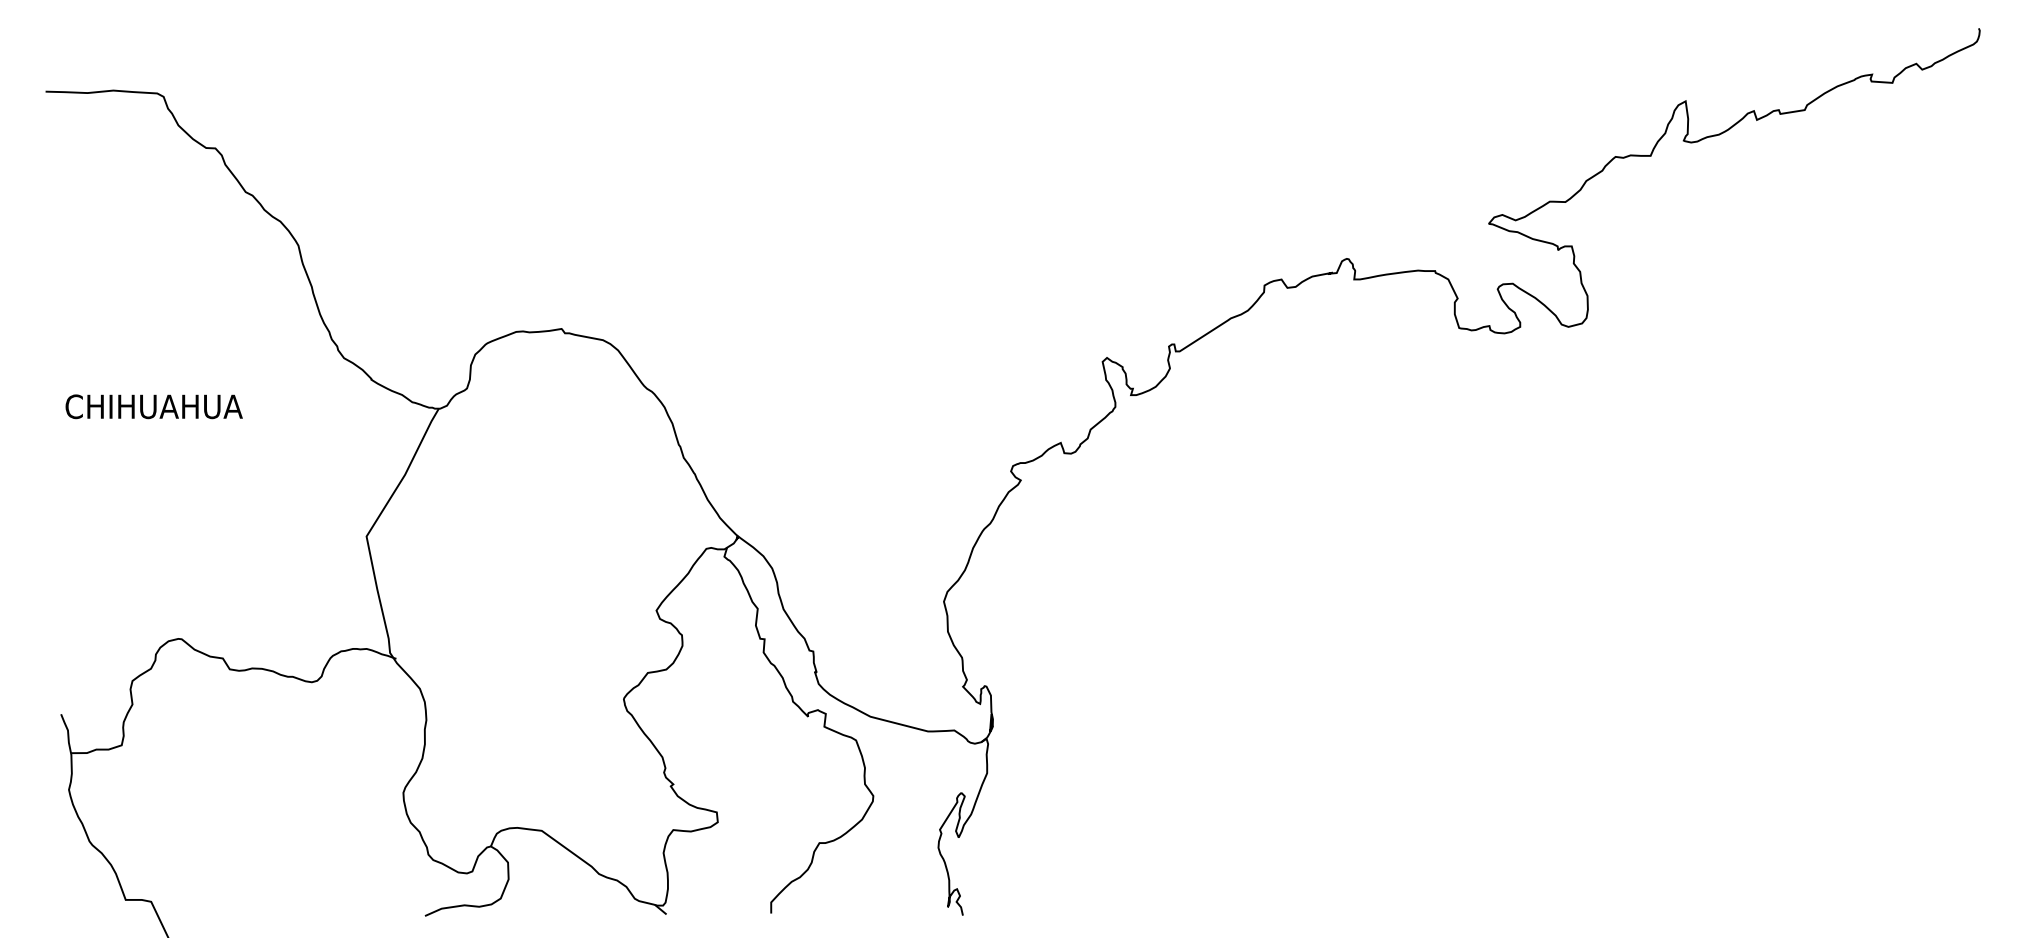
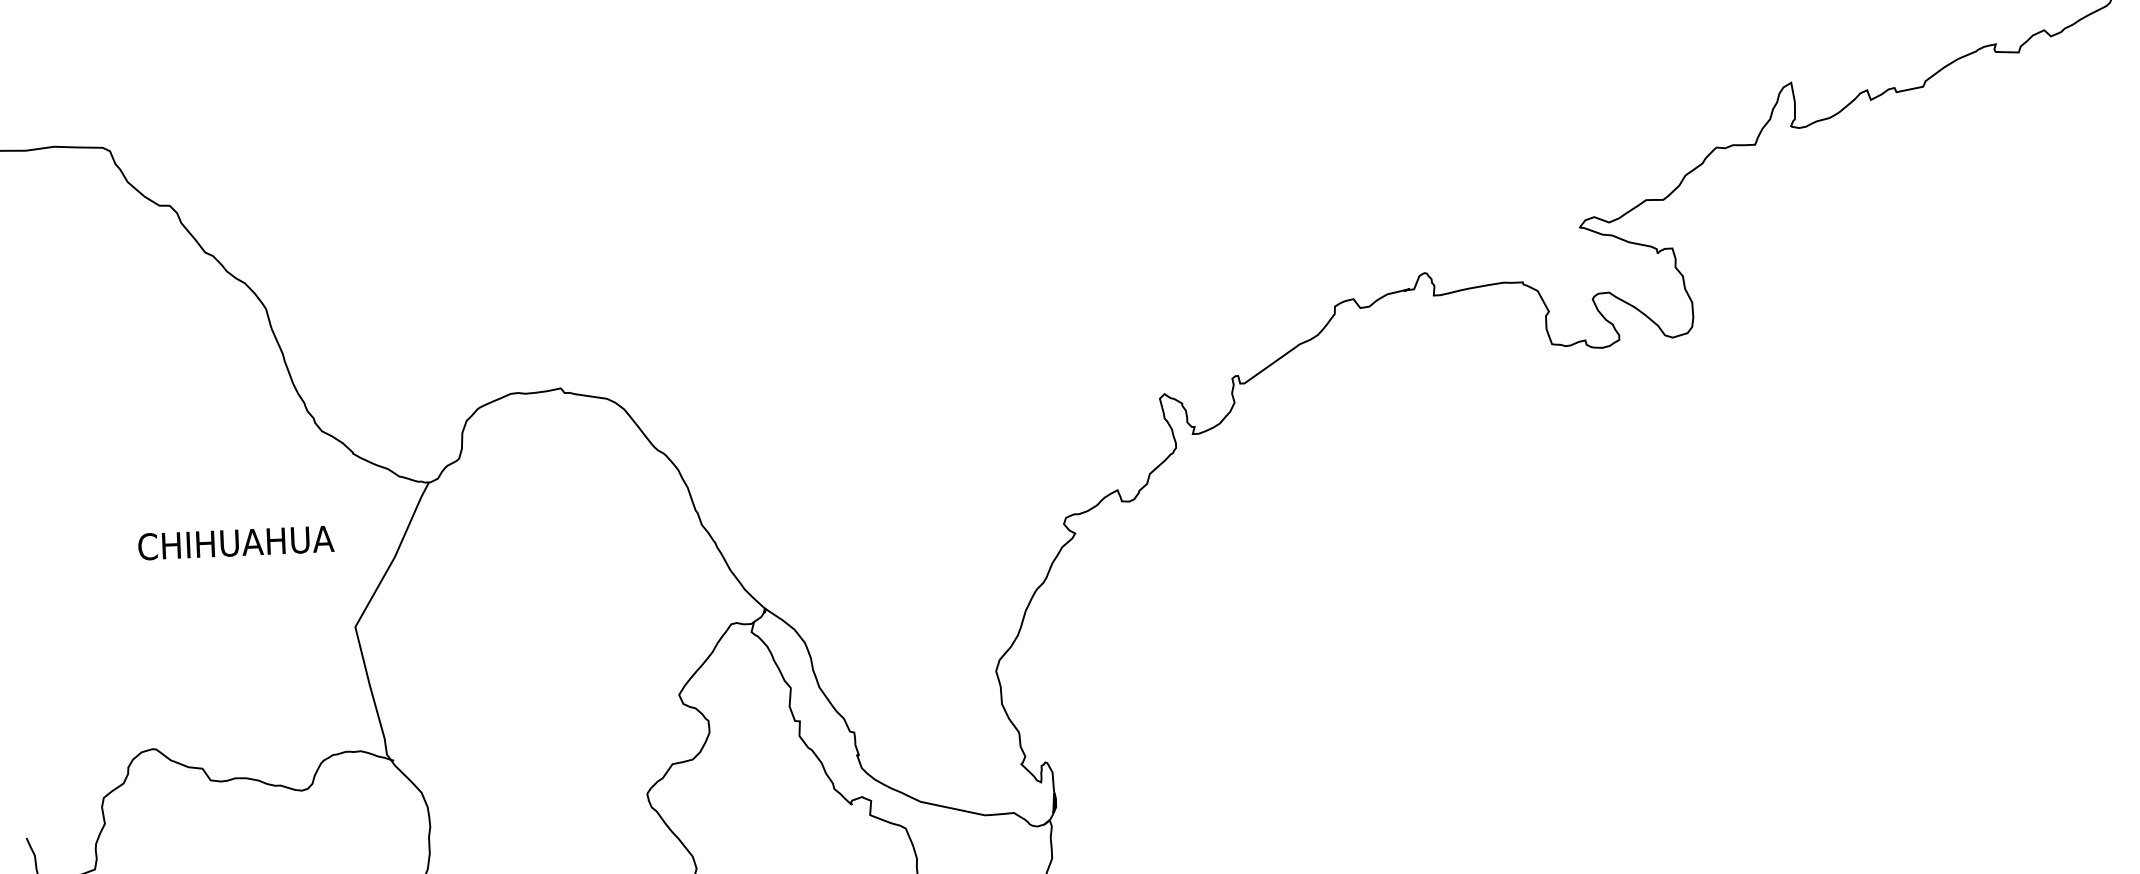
text: (153, 406) -> (235, 542), moved

